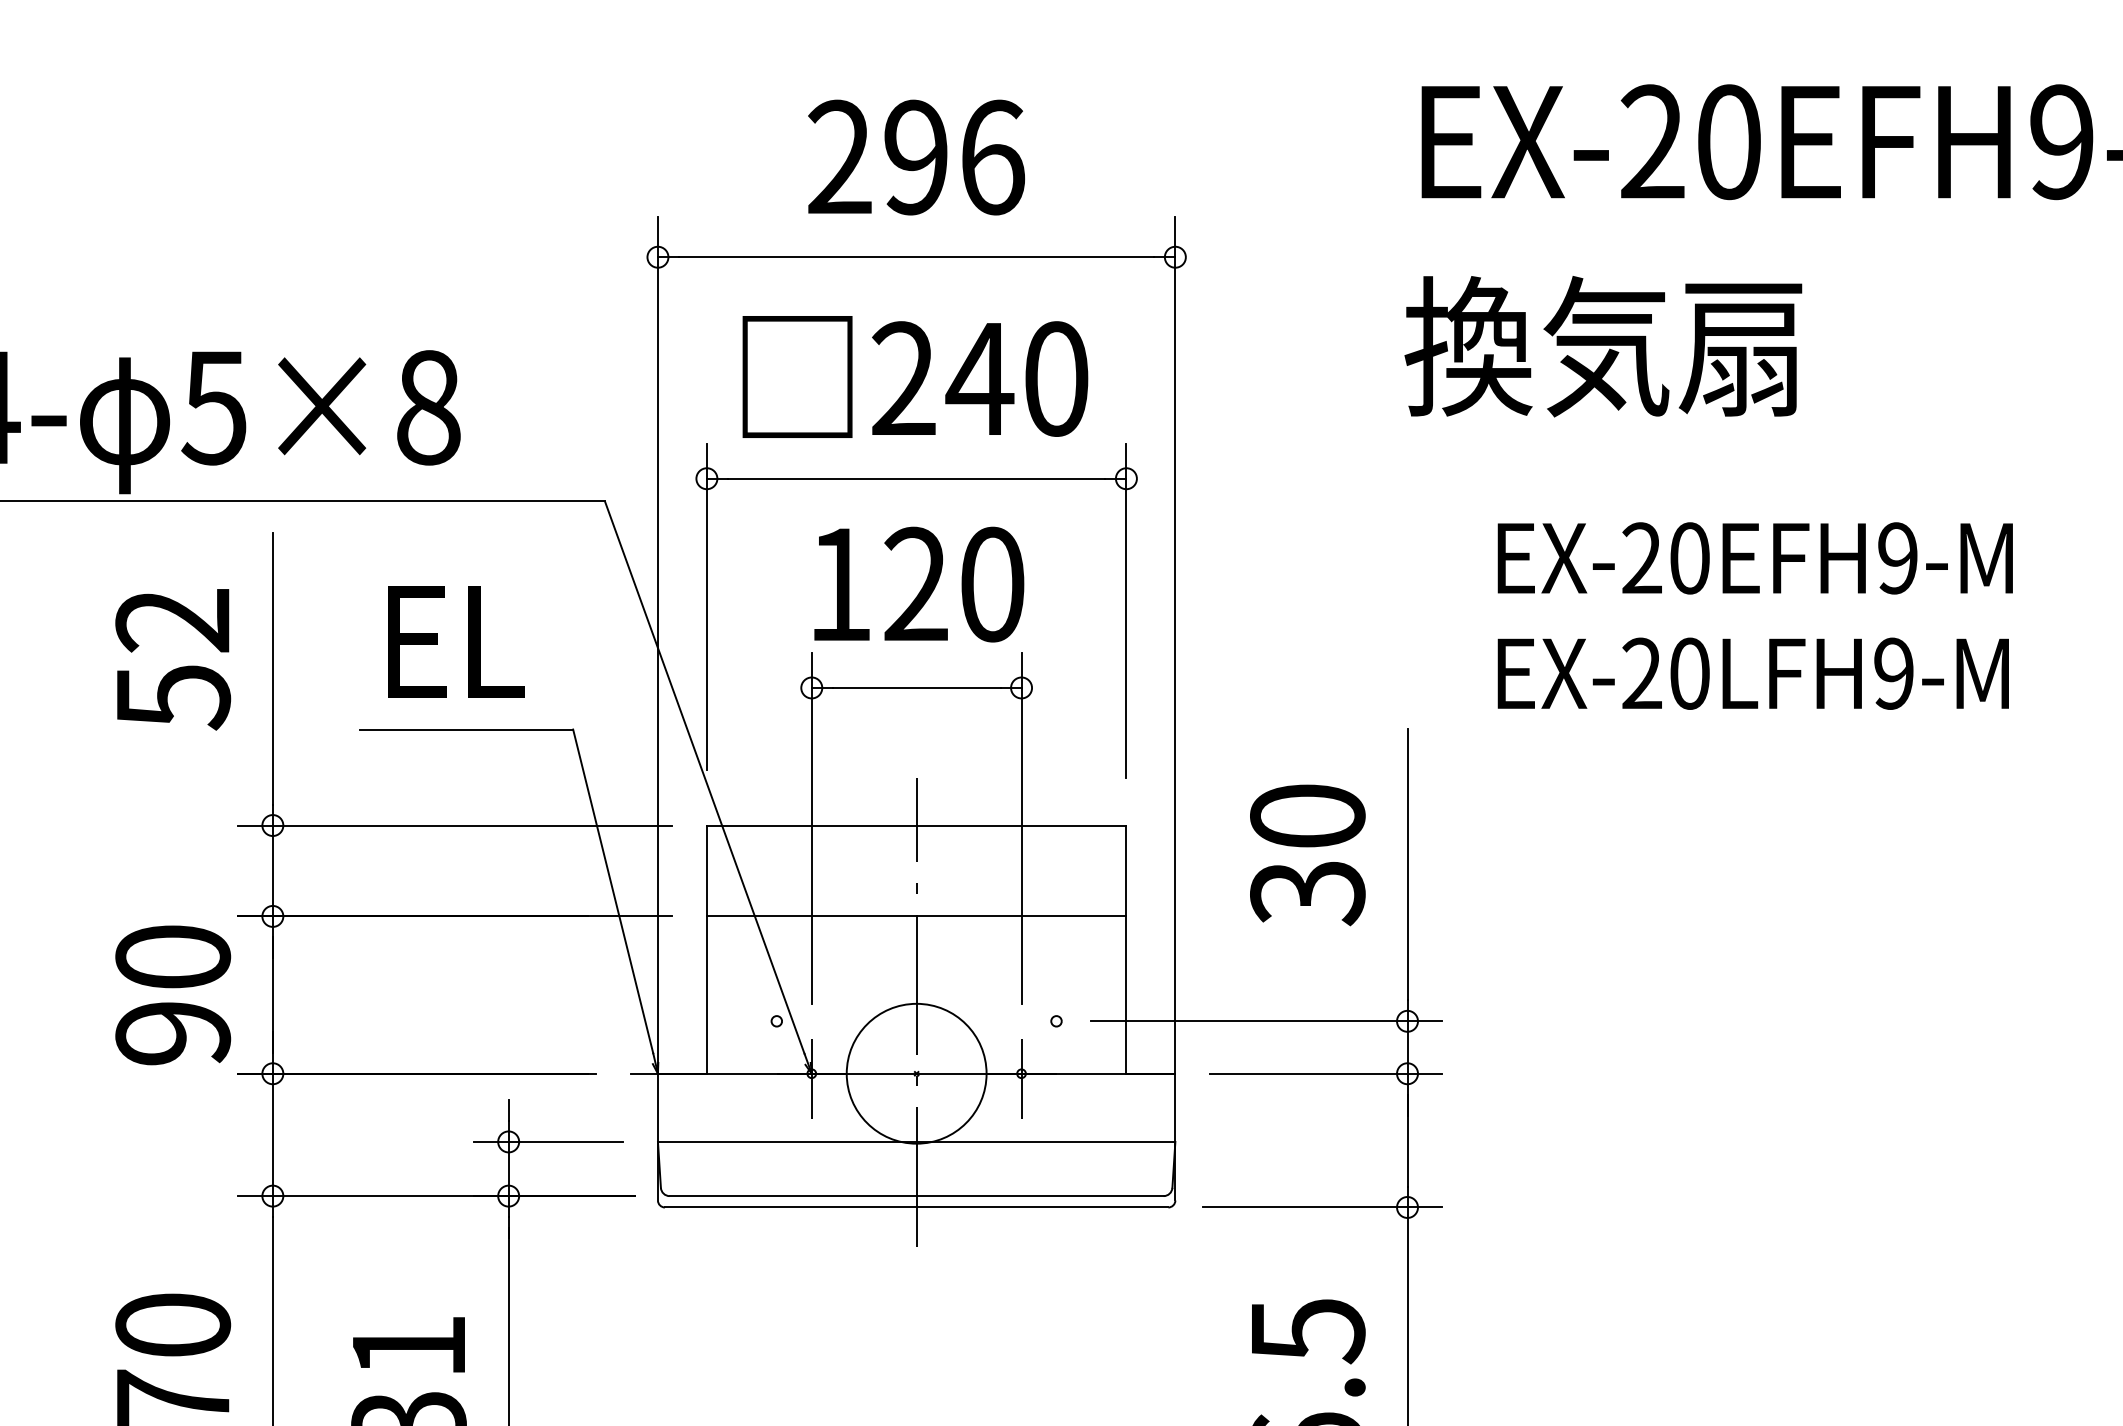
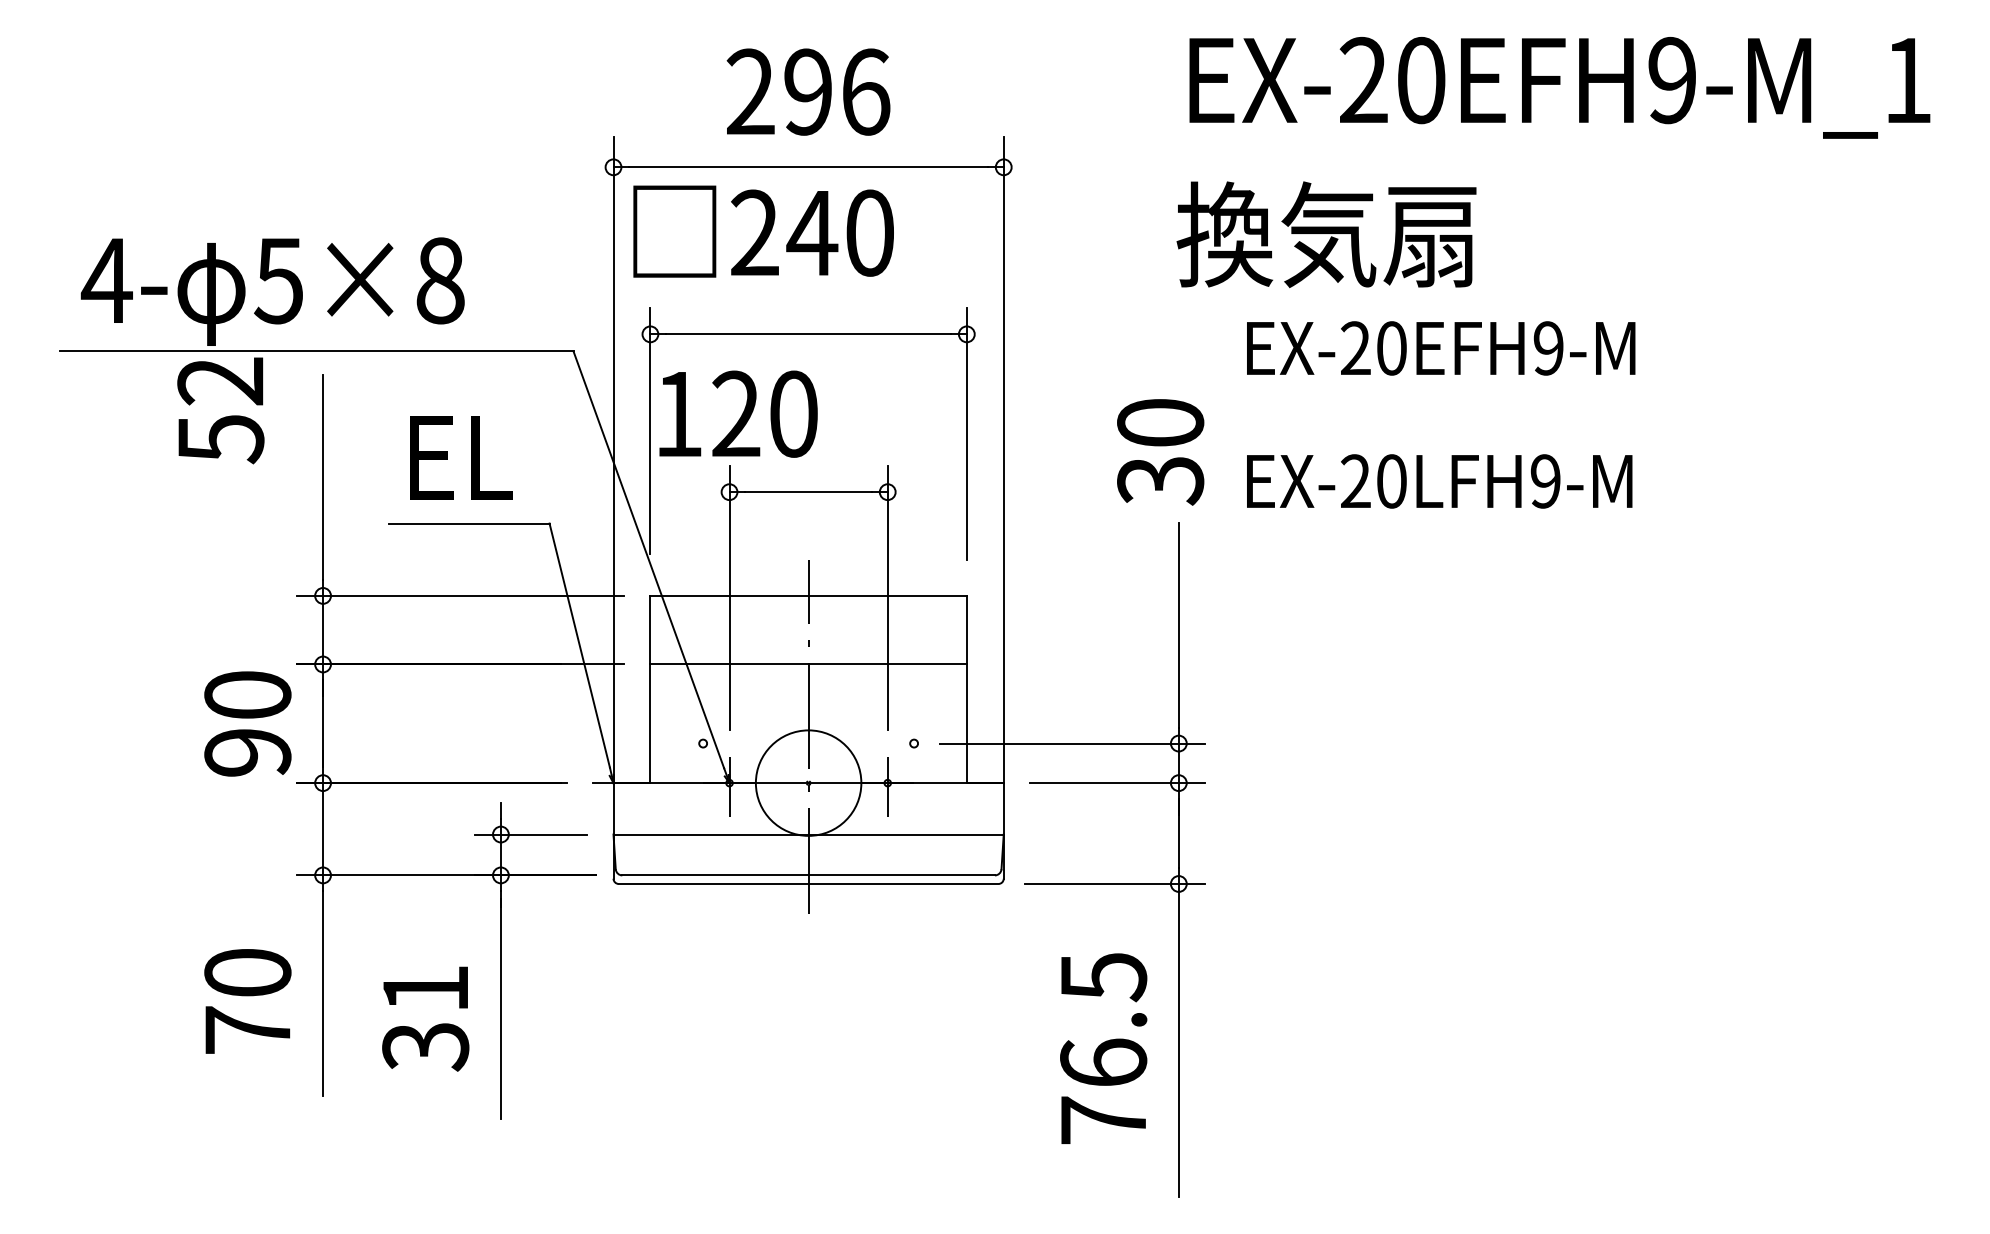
text: (915, 376) -> (763, 231), moved
text: (1755, 558) -> (1441, 348), moved
text: (919, 583) -> (738, 413), moved
text: (172, 659) -> (220, 410), moved
text: (1307, 855) -> (1160, 452), moved

